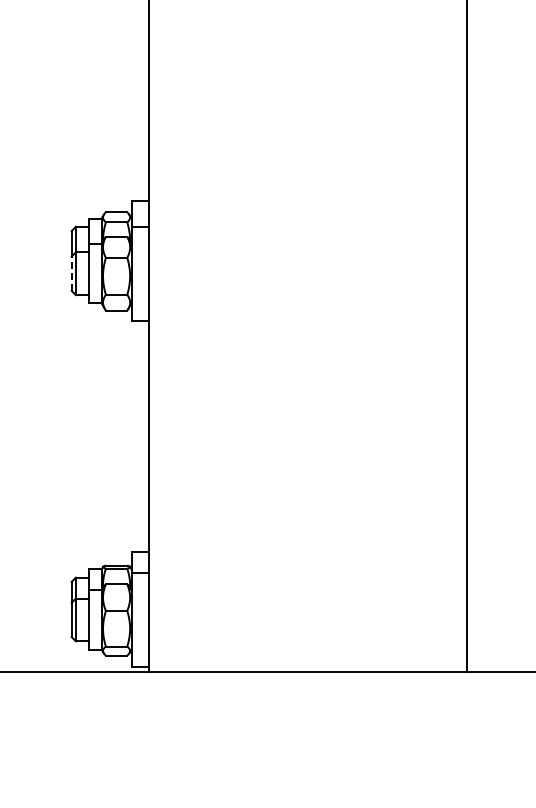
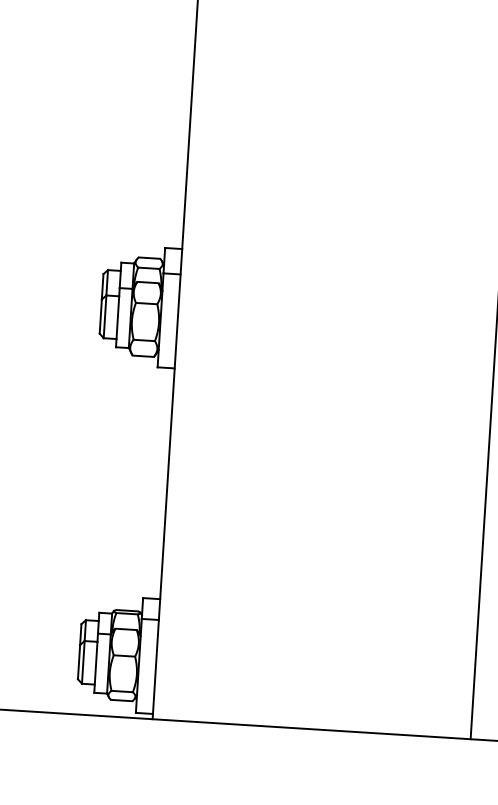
line: (71, 273) -> (100, 316), dashed -> solid

